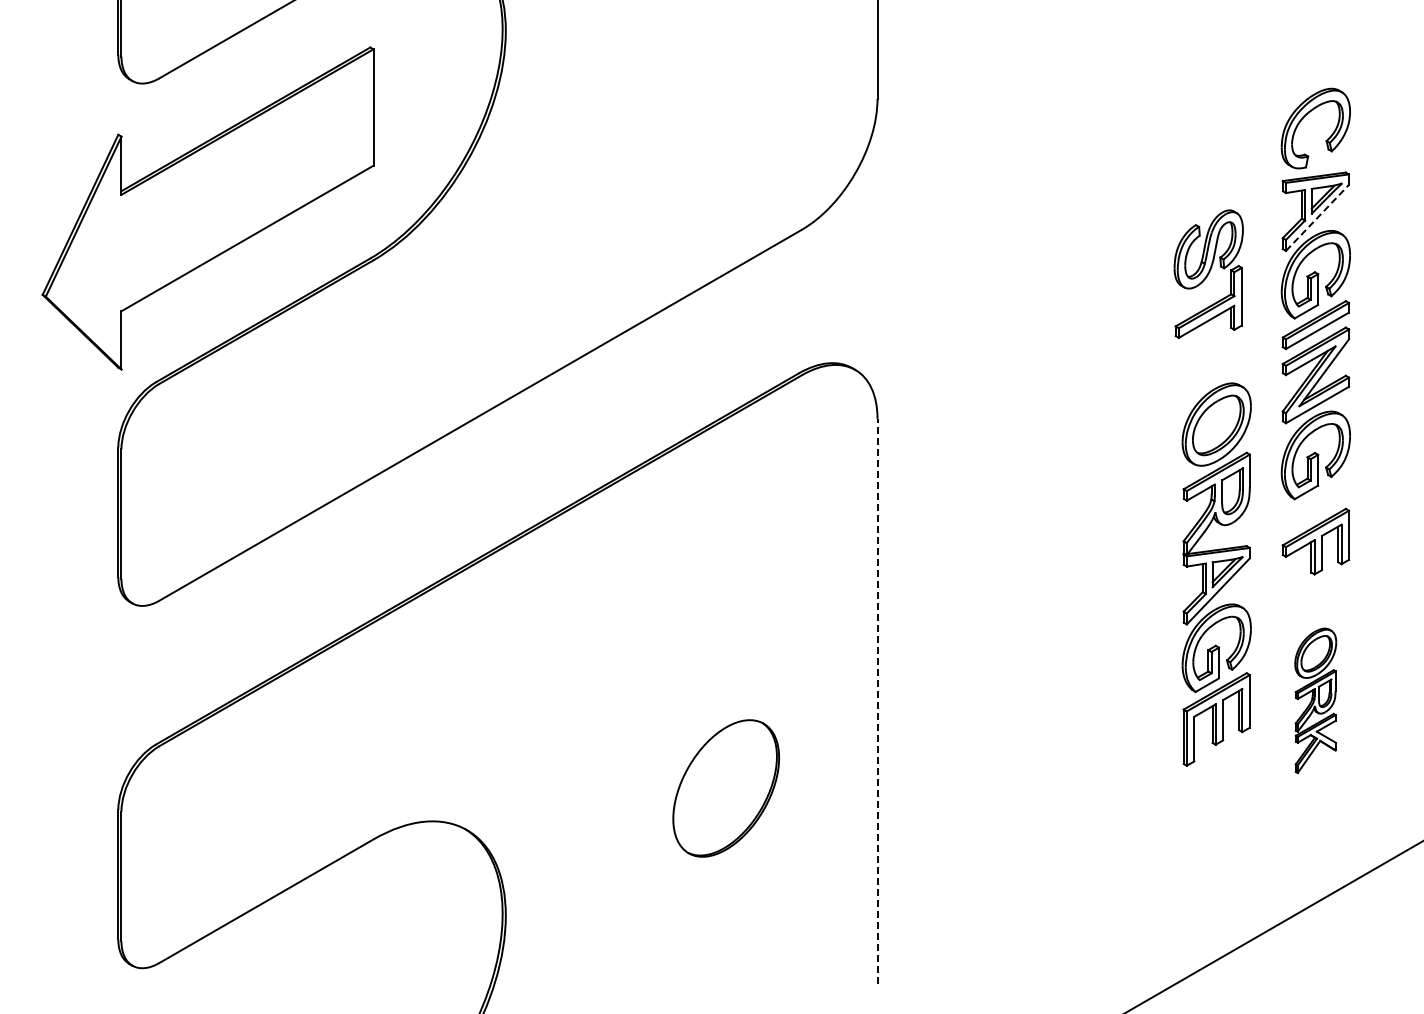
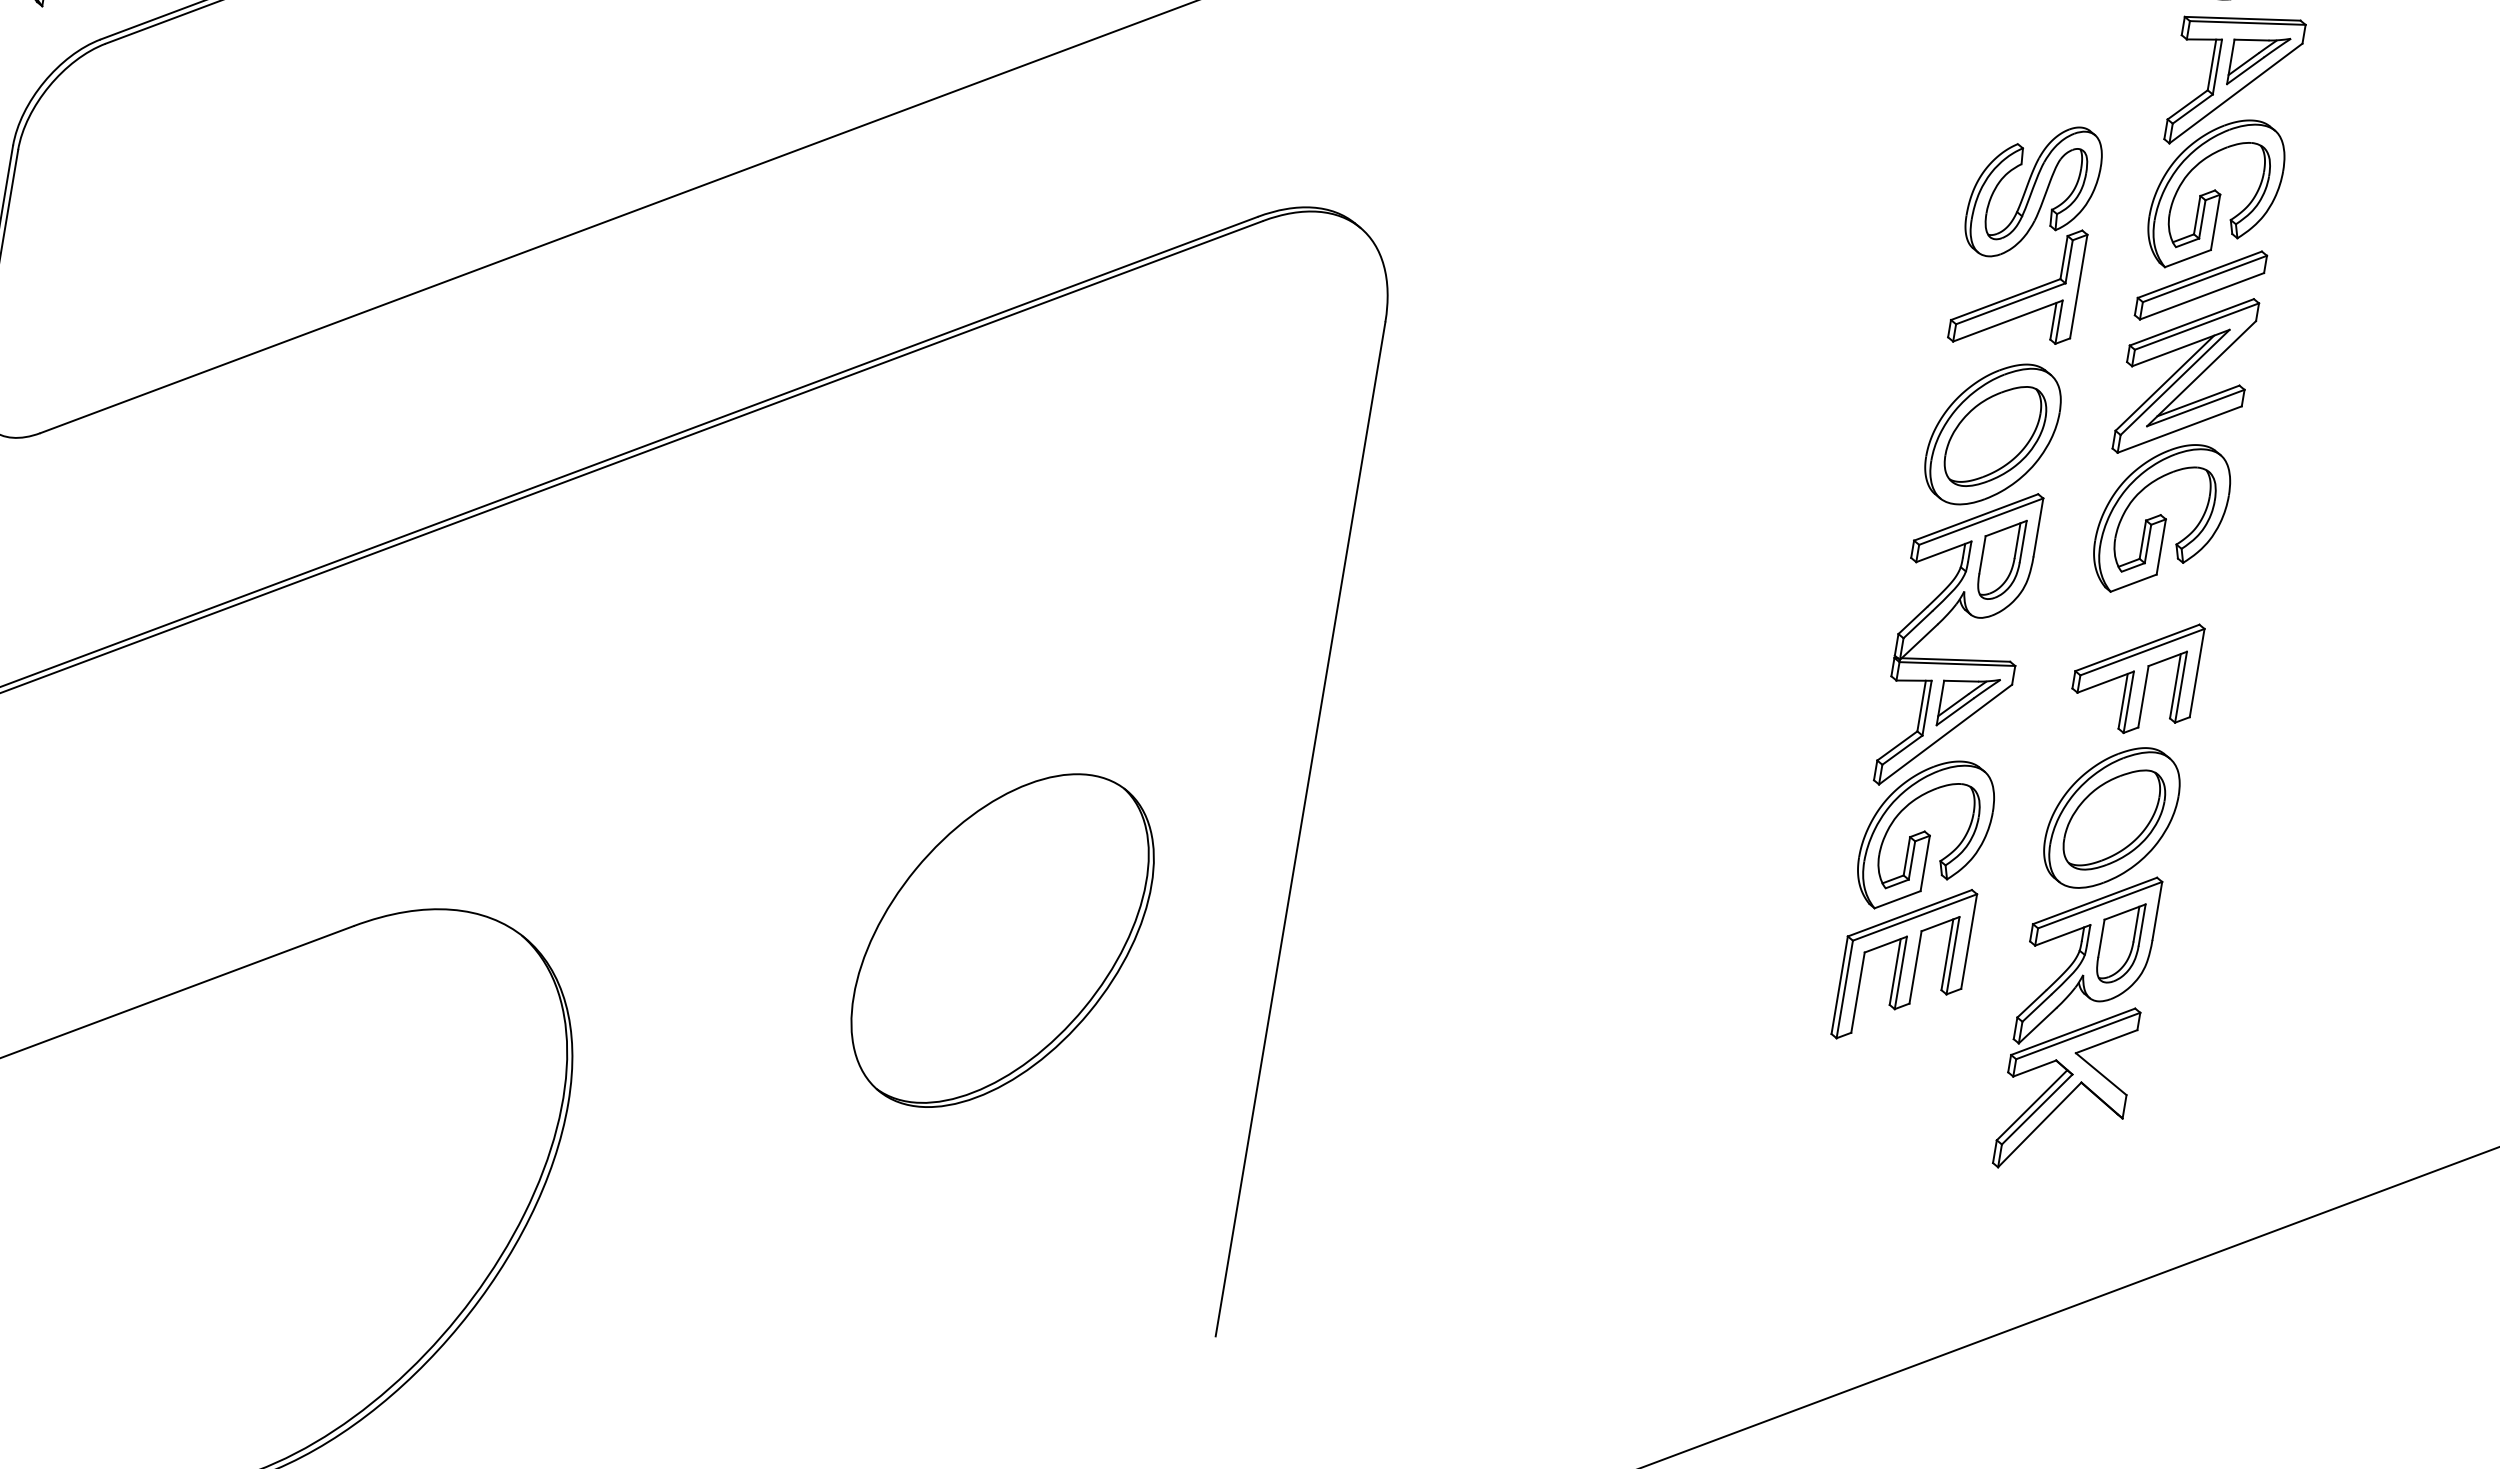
line: (1317, 217) -> (2236, 92), dashed -> solid
part: (1208, 273) -> (2025, 234), moved
line: (877, 700) -> (1300, 828), dashed -> solid
part: (1315, 700) -> (2087, 959), size x1.67
part: (725, 788) -> (1001, 940), size x1.43

